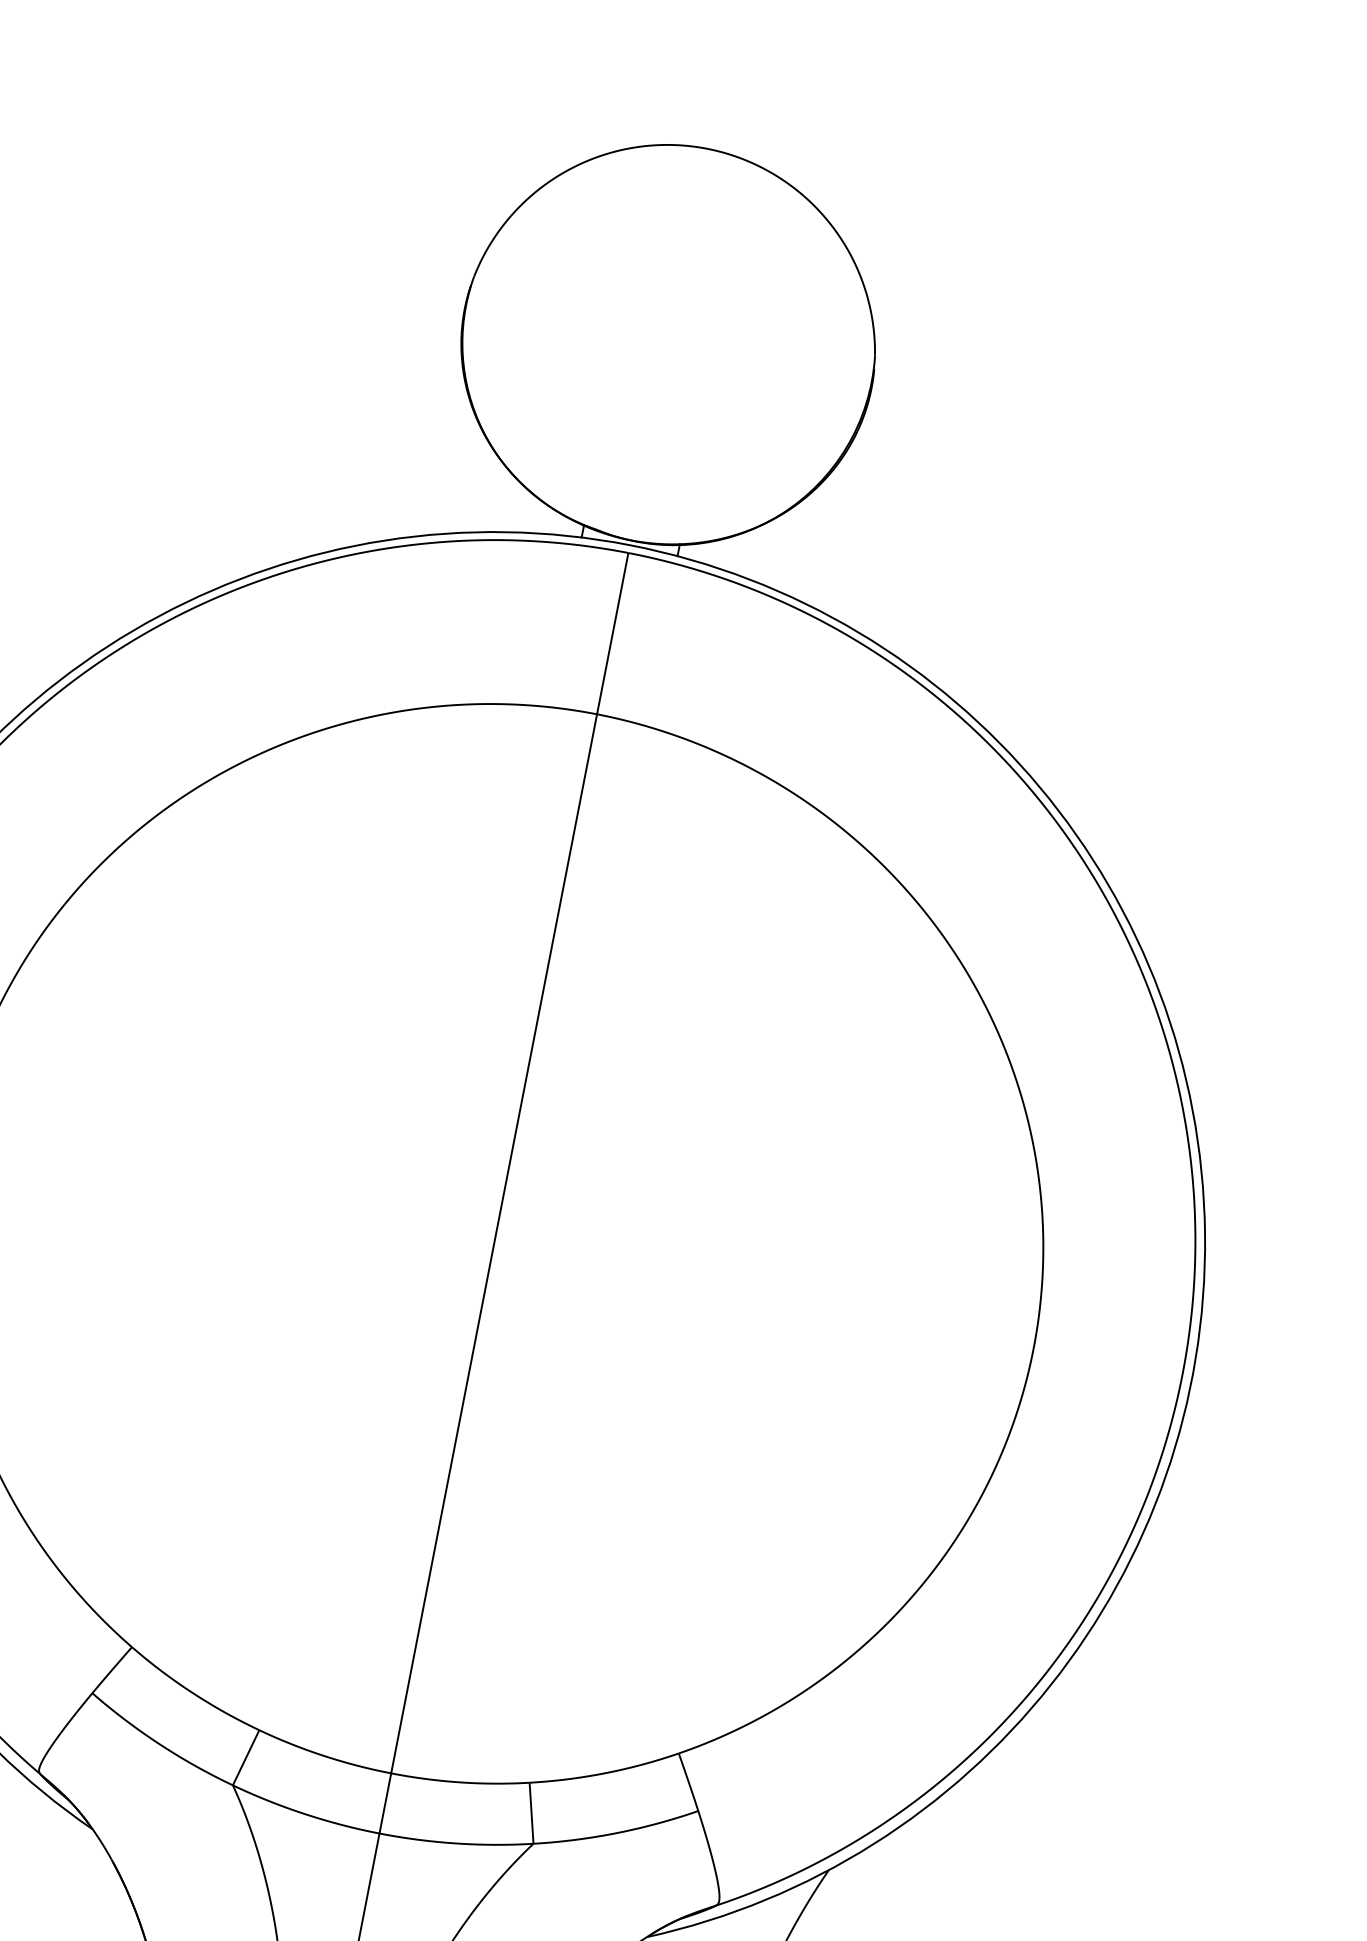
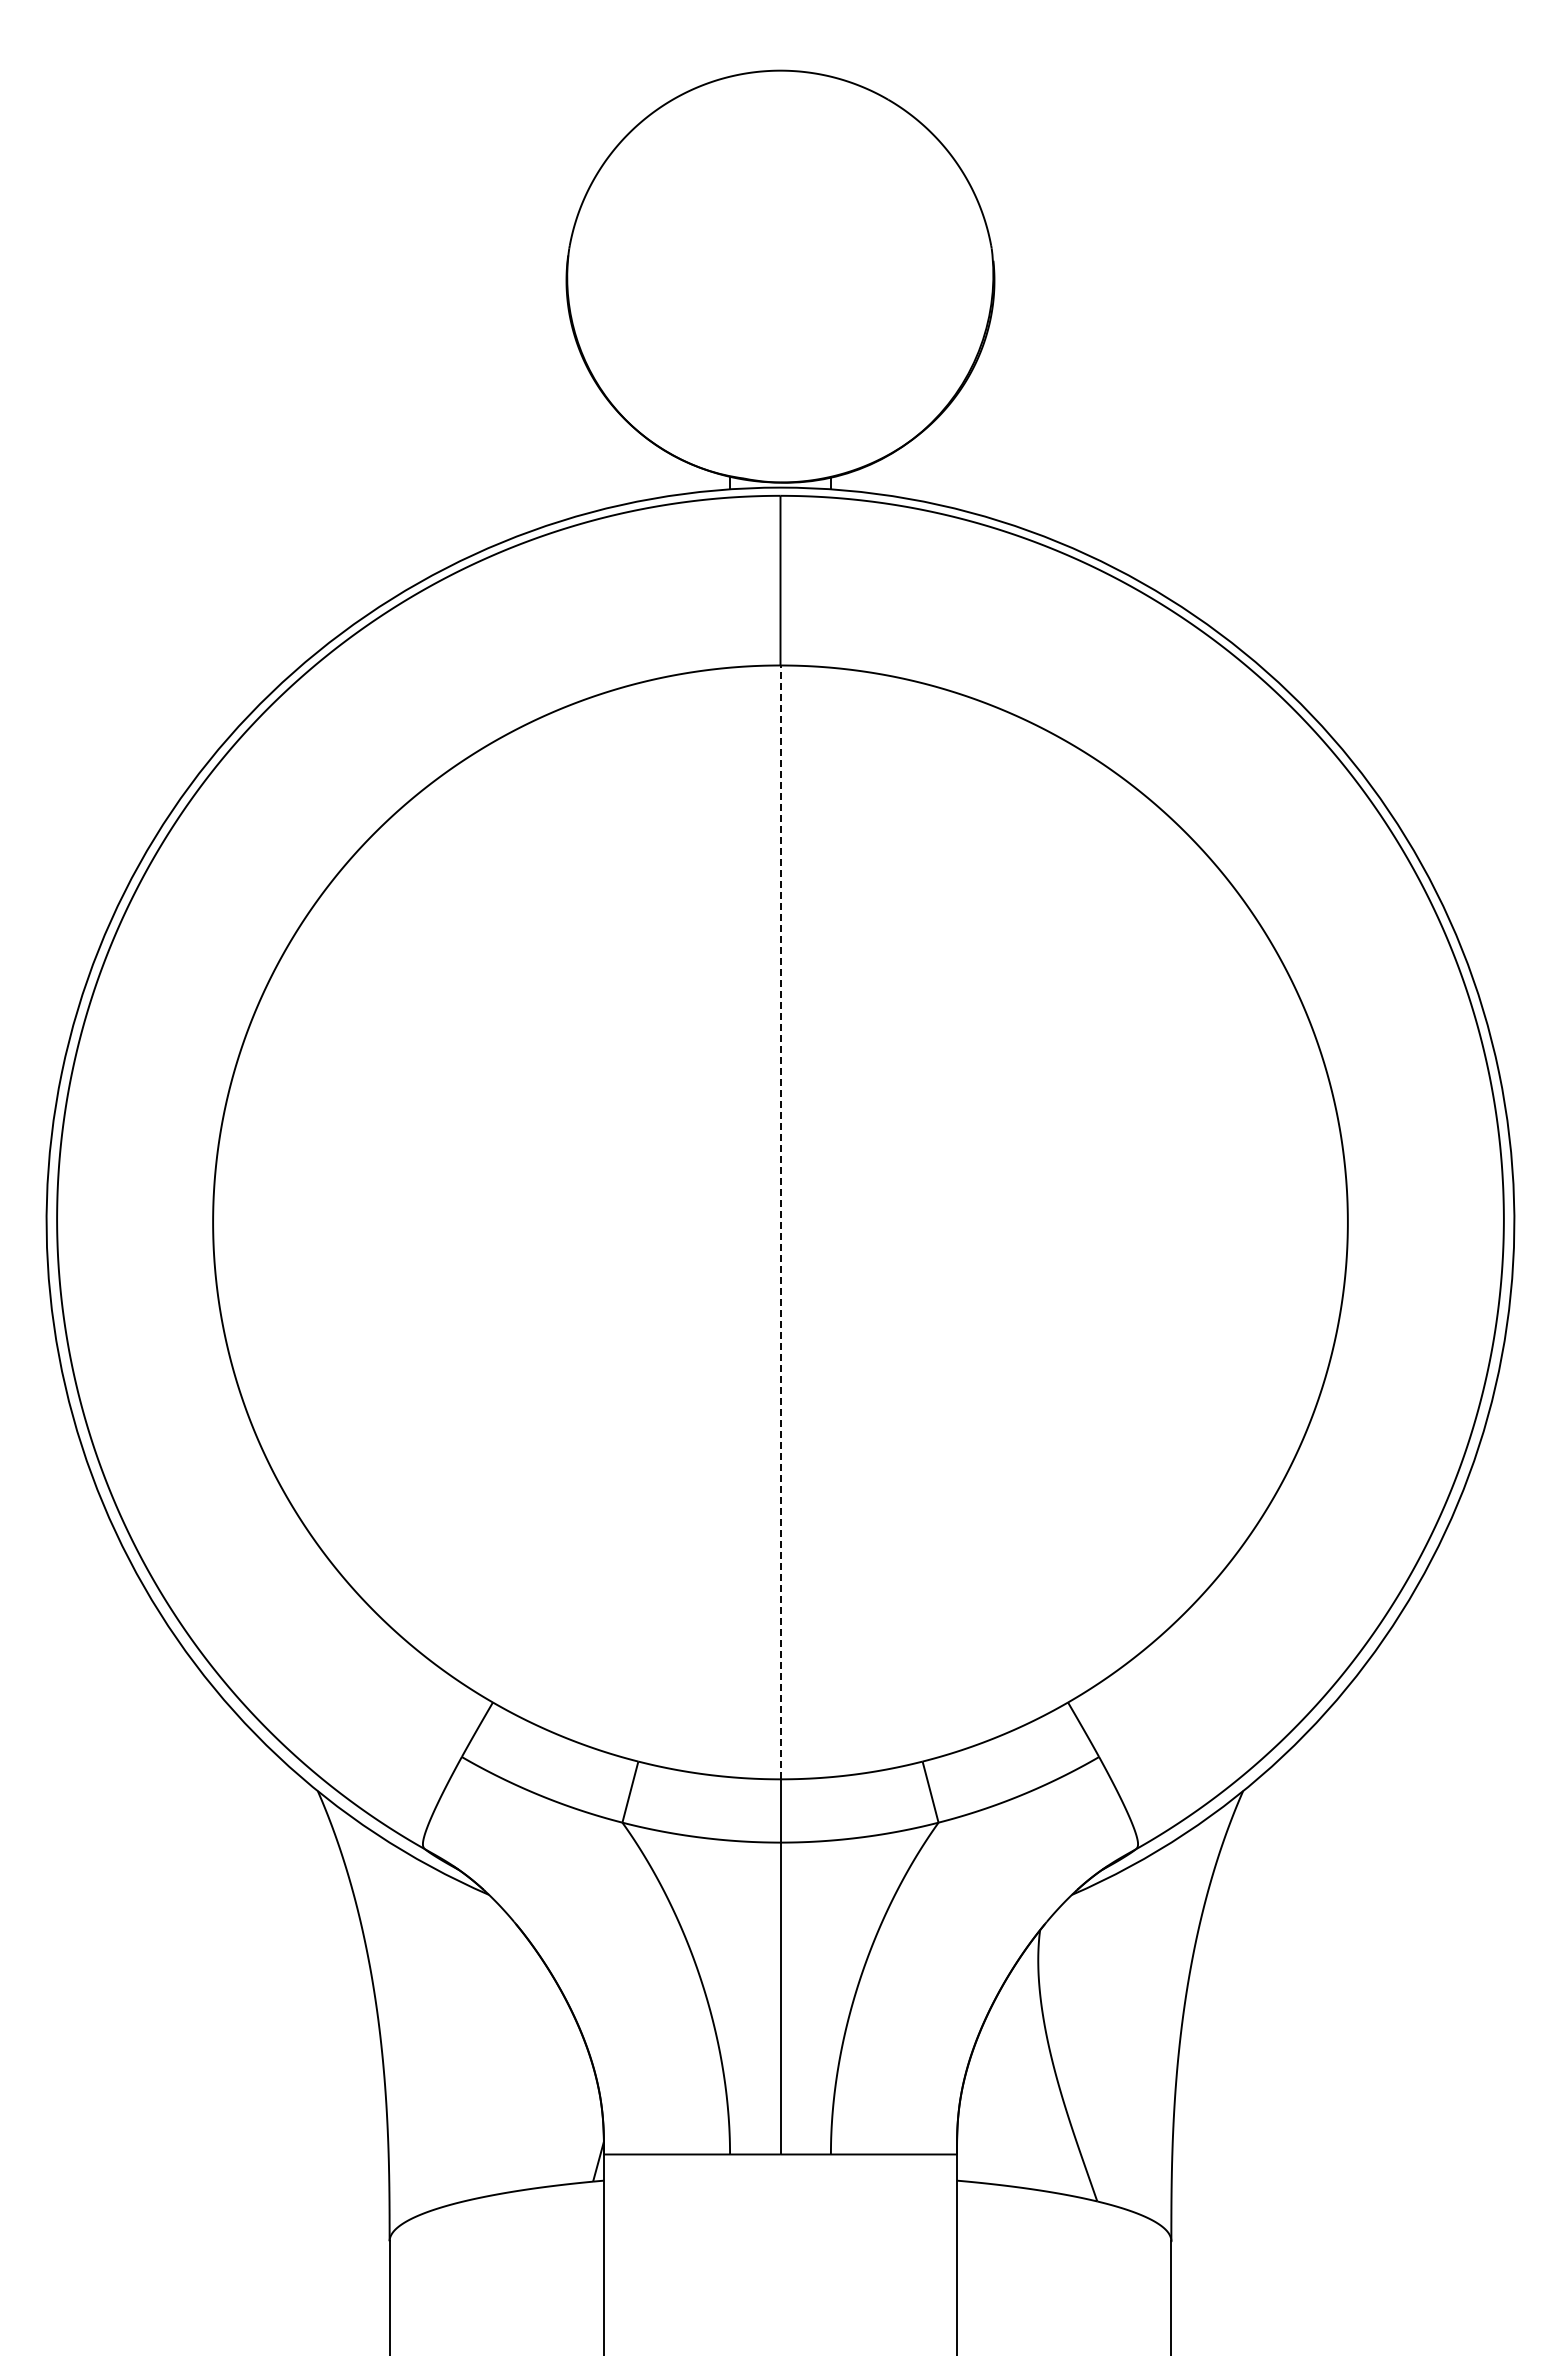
line: (494, 1243) -> (780, 1222), solid -> dashed

